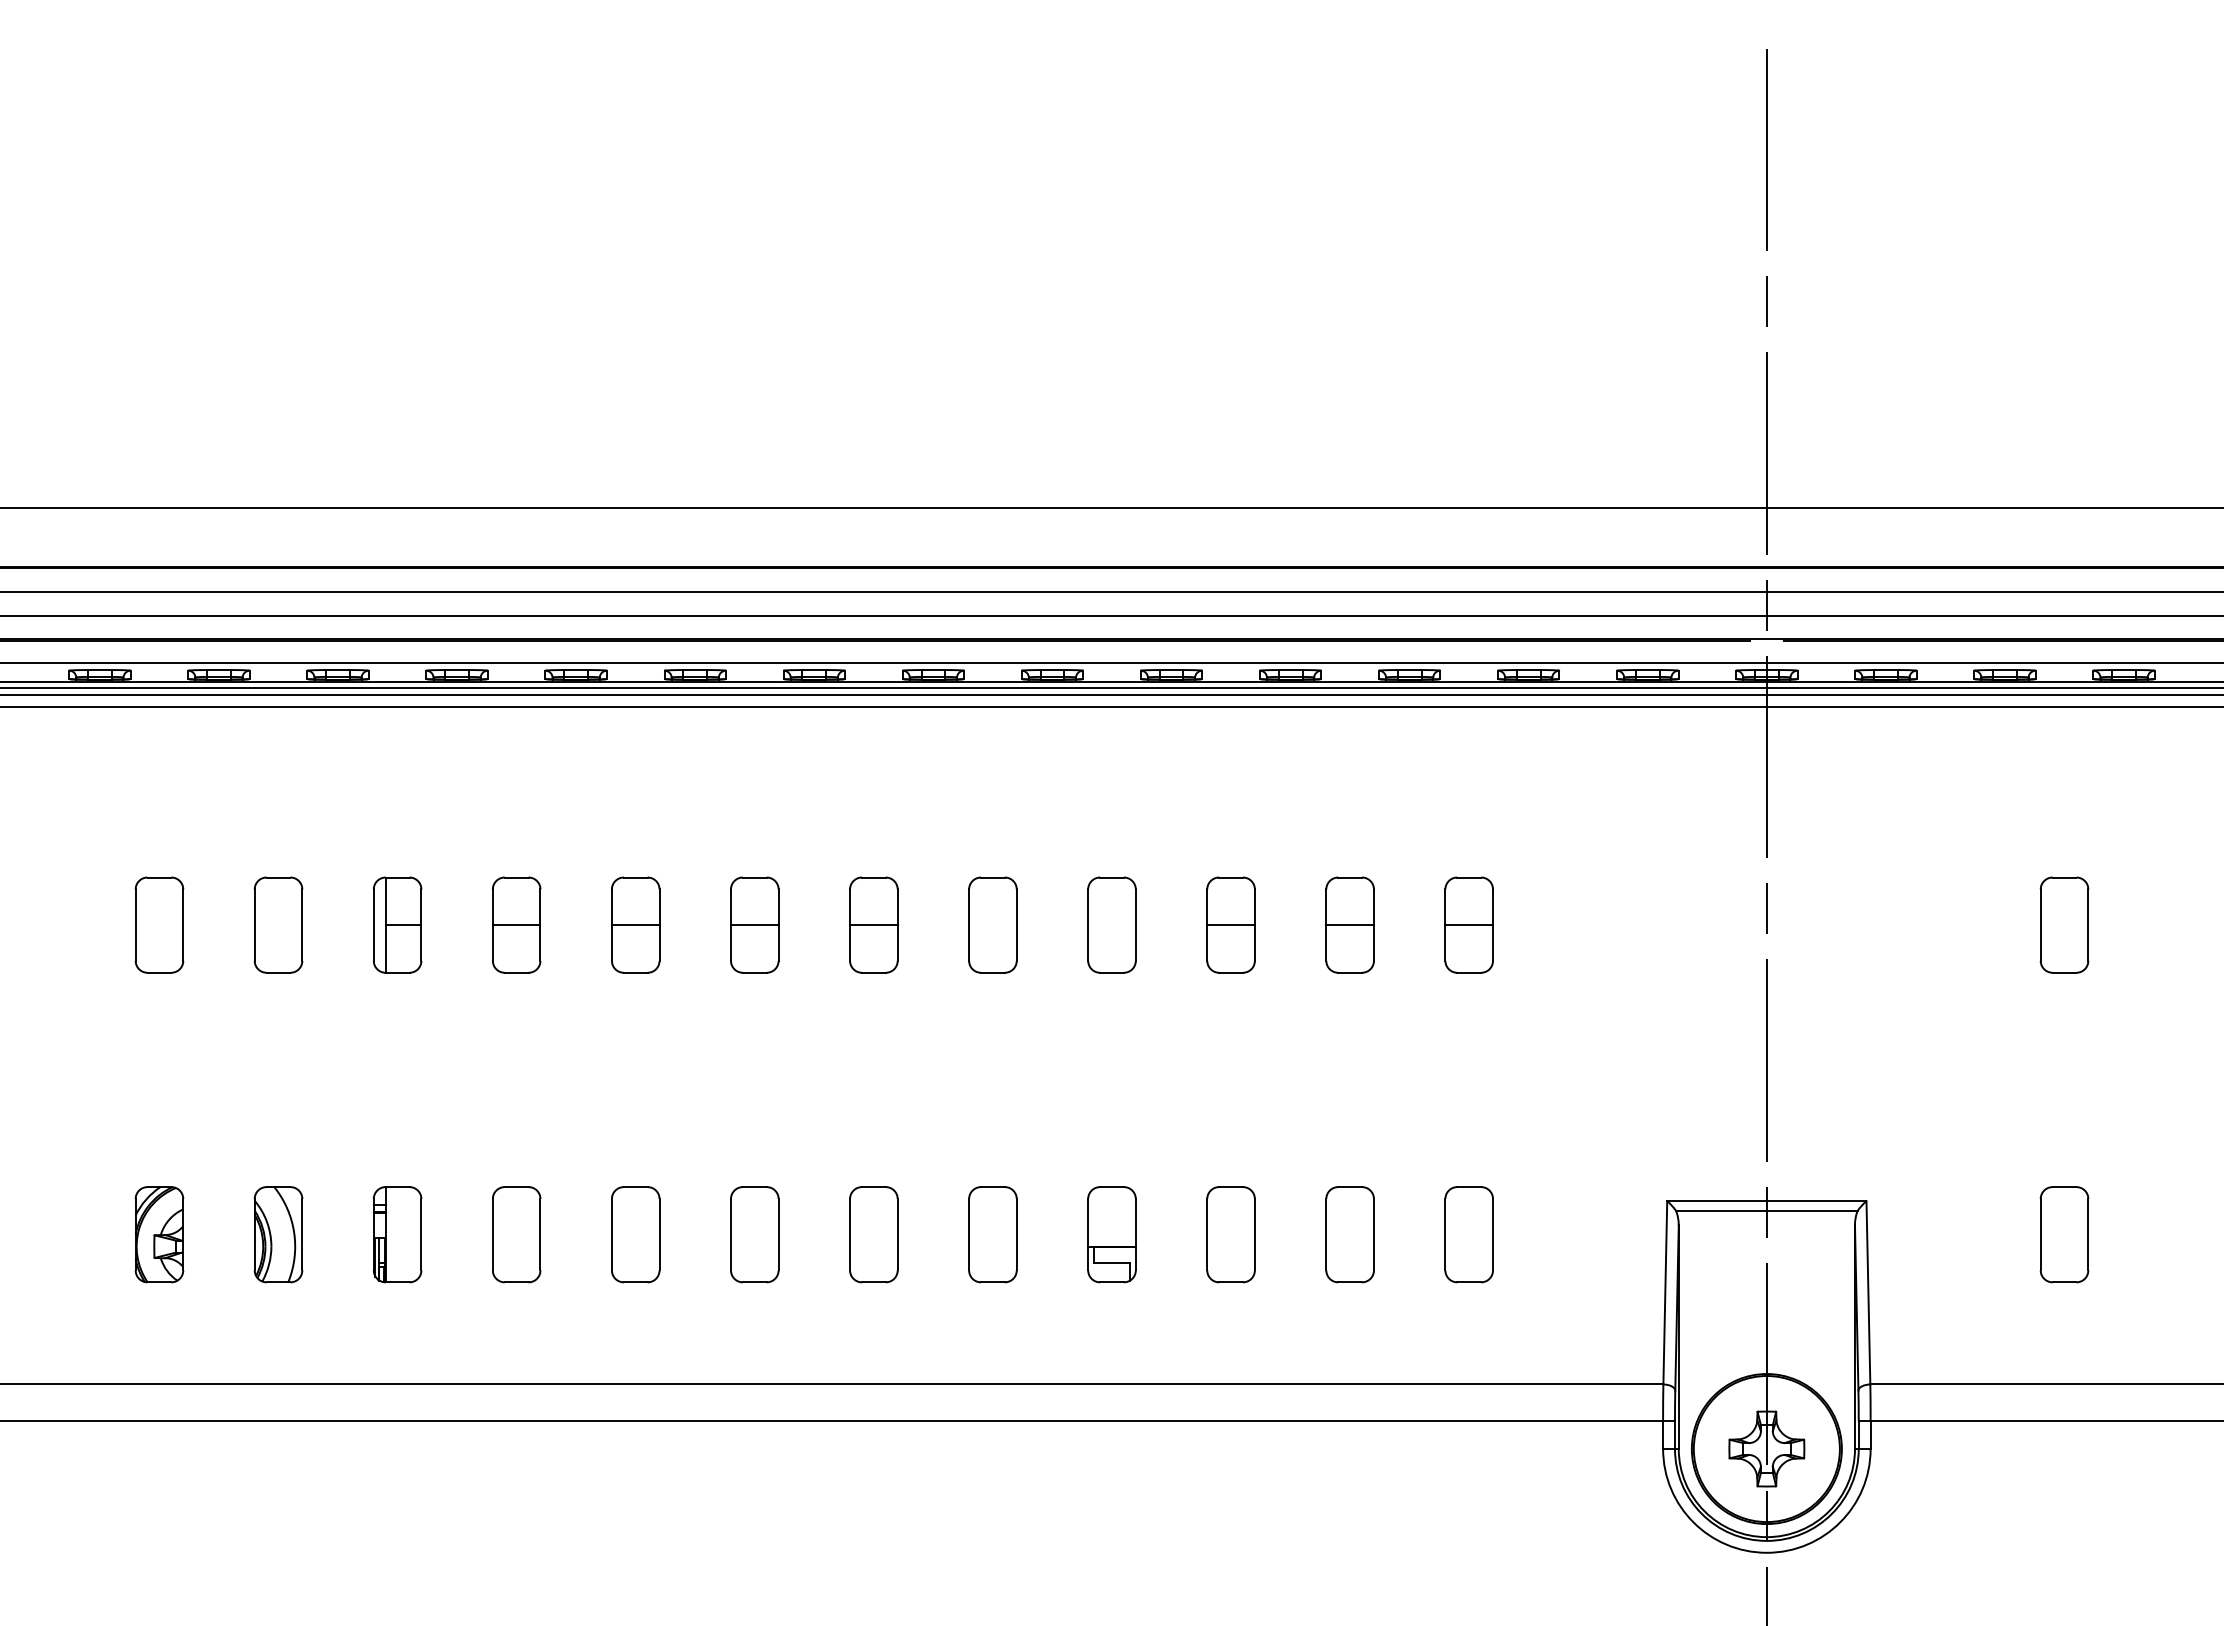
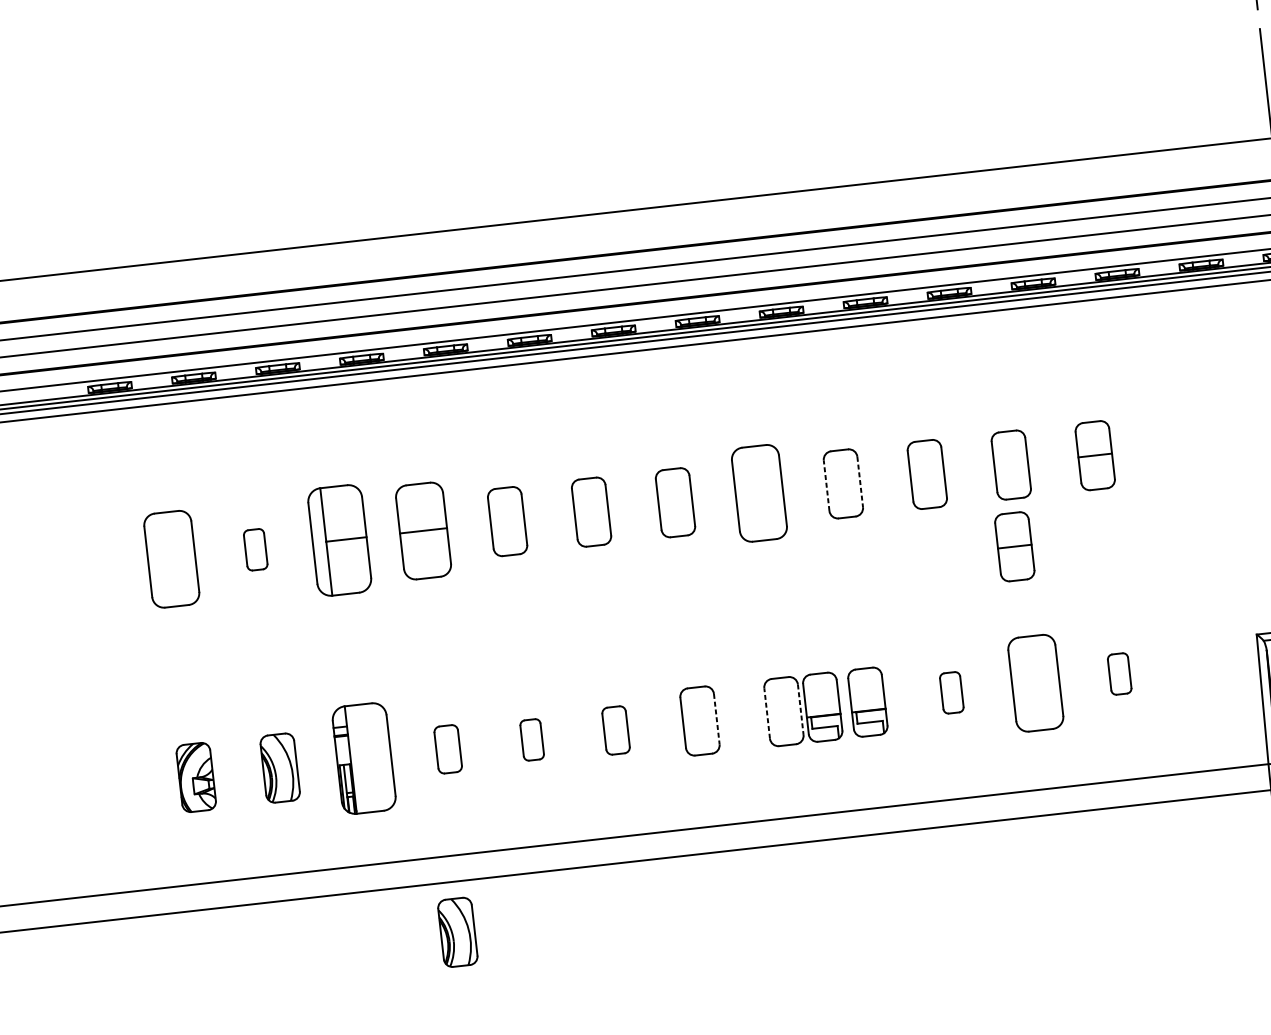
part: (159, 924) -> (171, 558), size x1.4
part: (278, 924) -> (255, 549), size x0.6
part: (397, 924) -> (339, 539), size x1.6
part: (516, 924) -> (423, 530), size x1.4
line: (635, 924) -> (507, 521), removed
line: (754, 924) -> (591, 511), removed
line: (873, 924) -> (675, 502), removed
part: (992, 924) -> (759, 492), size x1.4
line: (1230, 924) -> (926, 474), removed
line: (1349, 924) -> (1010, 464), removed
line: (1088, 925) -> (826, 486), solid -> dashed
line: (1135, 925) -> (860, 482), solid -> dashed
part: (1341, 1039) -> (1014, 546), added
part: (397, 1234) -> (364, 758), size x1.6
part: (516, 1234) -> (448, 749), size x0.7
part: (635, 1234) -> (531, 739), size x0.6
part: (754, 1234) -> (615, 730), size x0.7
line: (897, 1234) -> (716, 718), solid -> dashed
line: (969, 1234) -> (767, 713), solid -> dashed
line: (1016, 1234) -> (800, 709), solid -> dashed
part: (1047, 1234) -> (822, 707), added
part: (1230, 1234) -> (951, 692), size x0.6
part: (1349, 1234) -> (1035, 683), size x1.4
part: (1468, 1234) -> (1119, 673), size x0.6
part: (501, 1492) -> (457, 932), added

